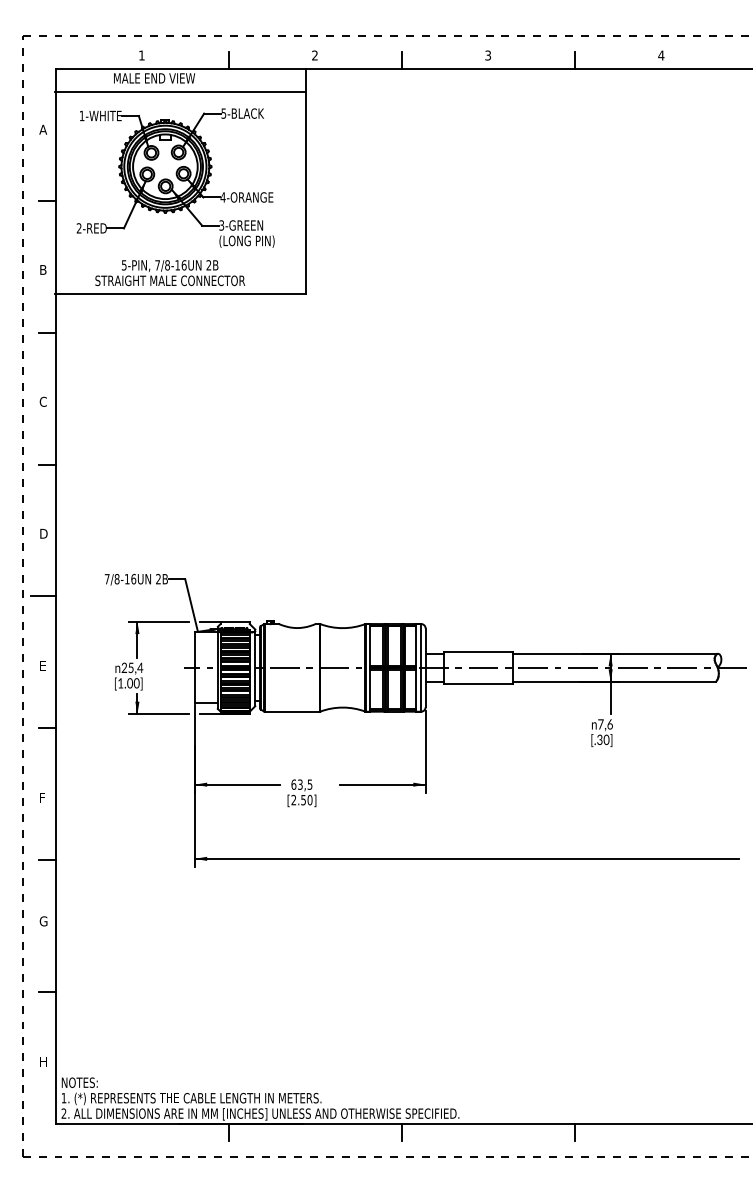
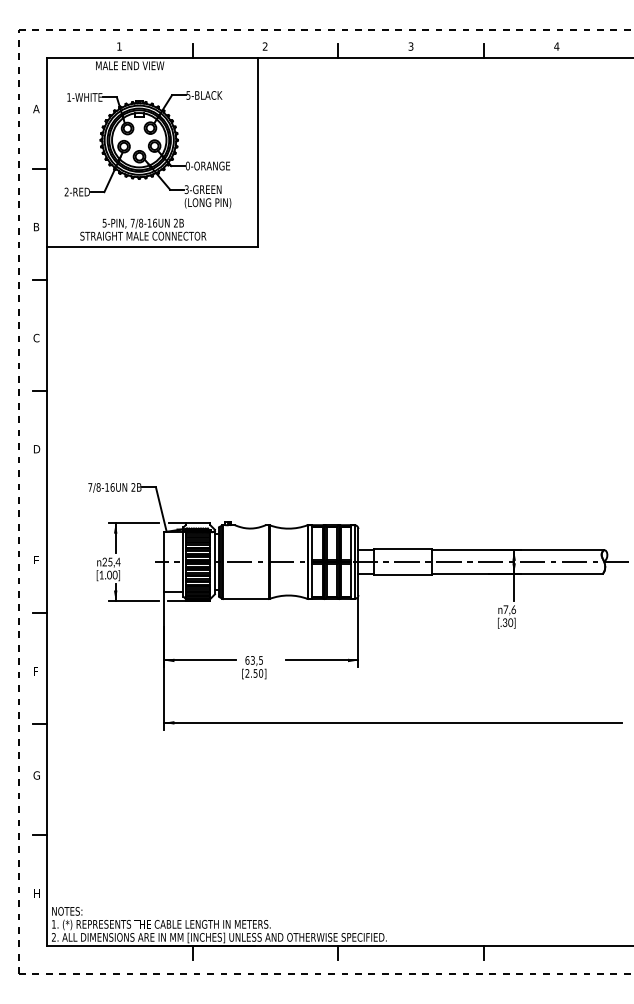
line: (180, 92) -> (151, 77), removed
text: (222, 197) -> (187, 166), 4-ORANGE -> 0-ORANGE
line: (42, 596) -> (35, 502), removed

